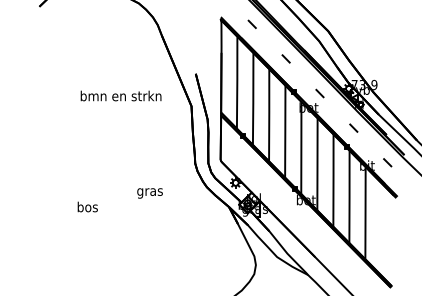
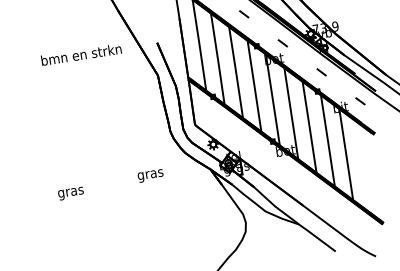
text: (120, 95) -> (80, 54), moved
text: (149, 193) -> (150, 176), moved
text: (87, 207) -> (70, 191), bos -> gras

